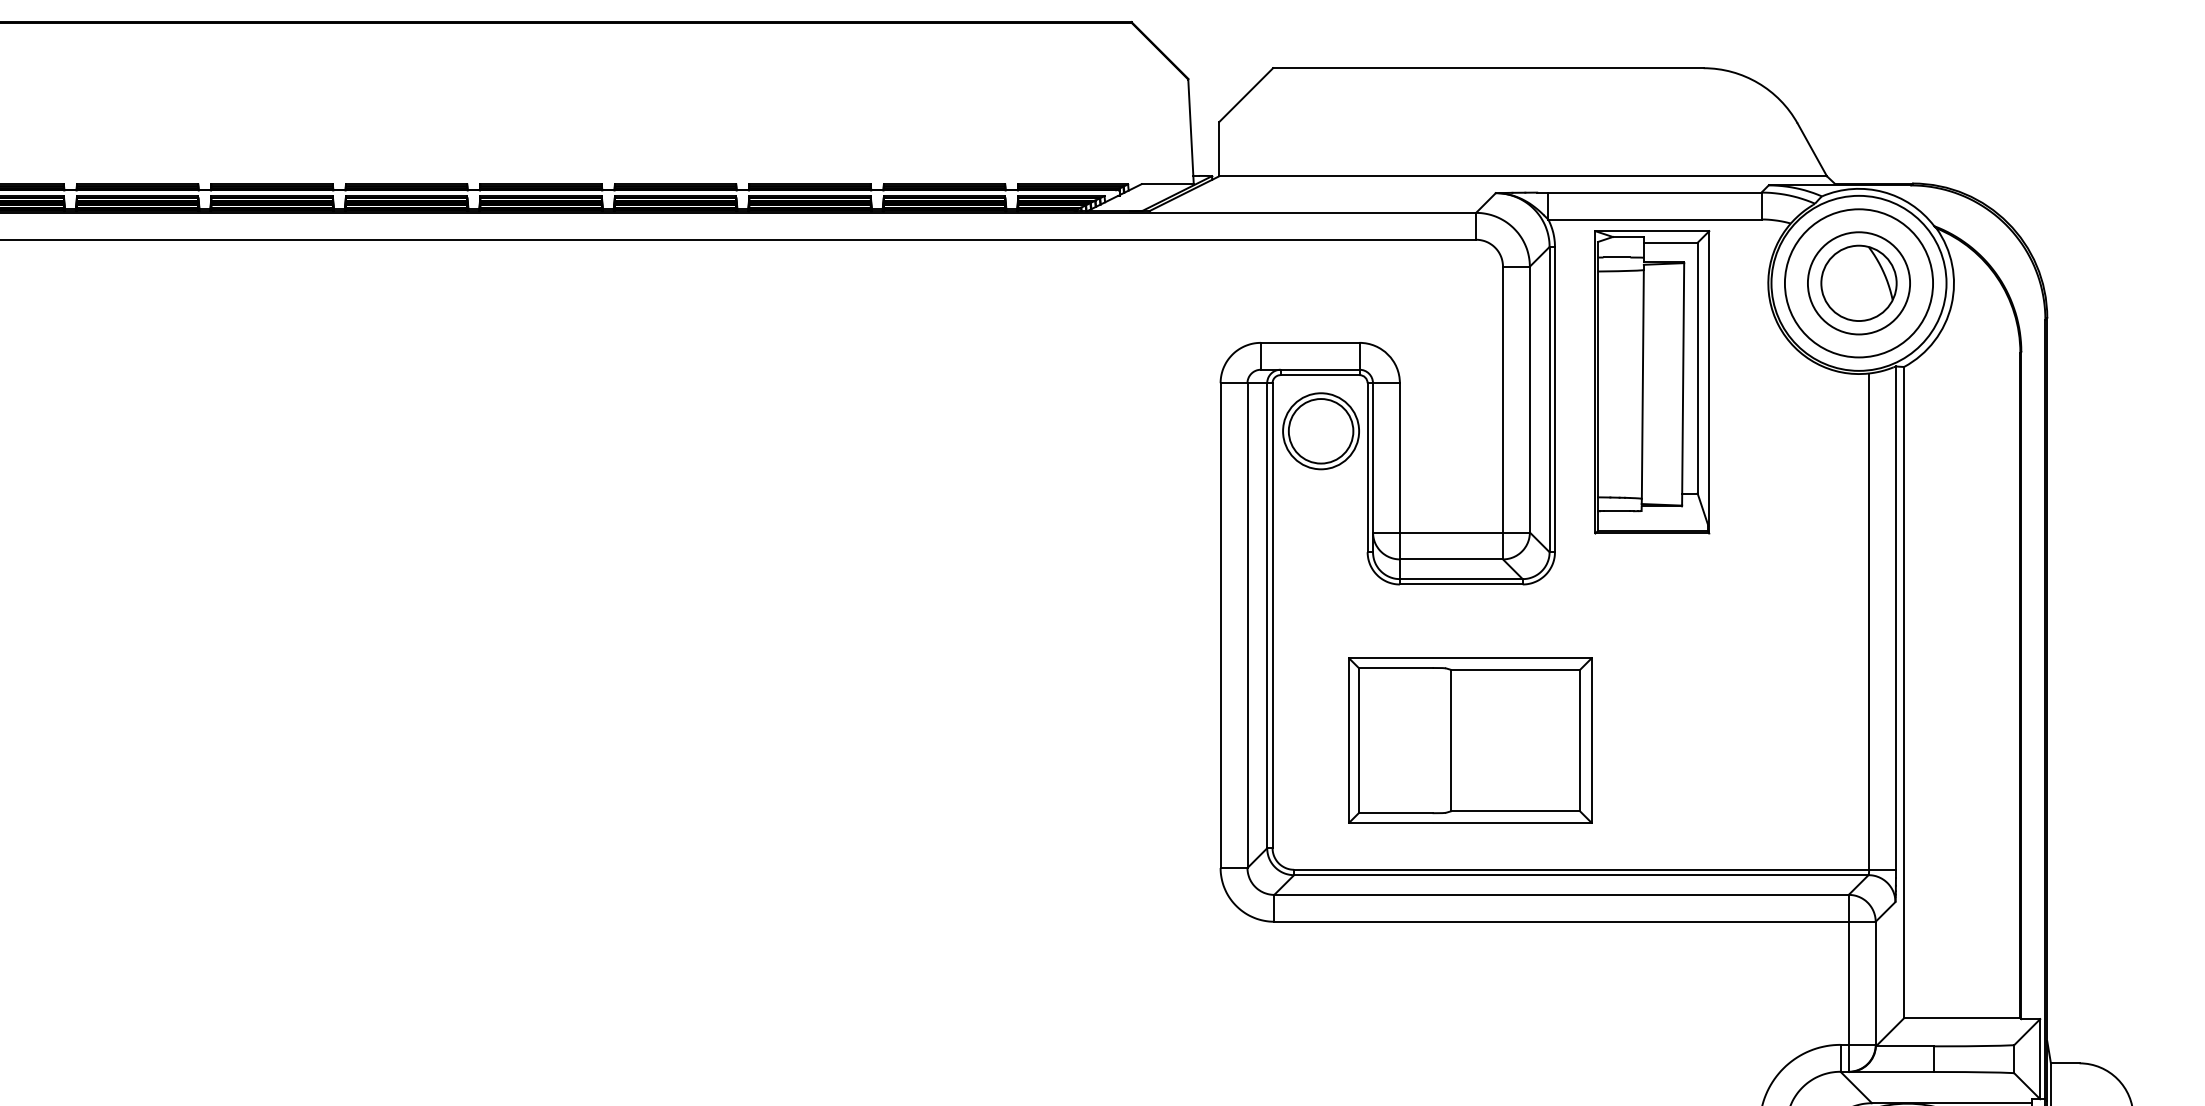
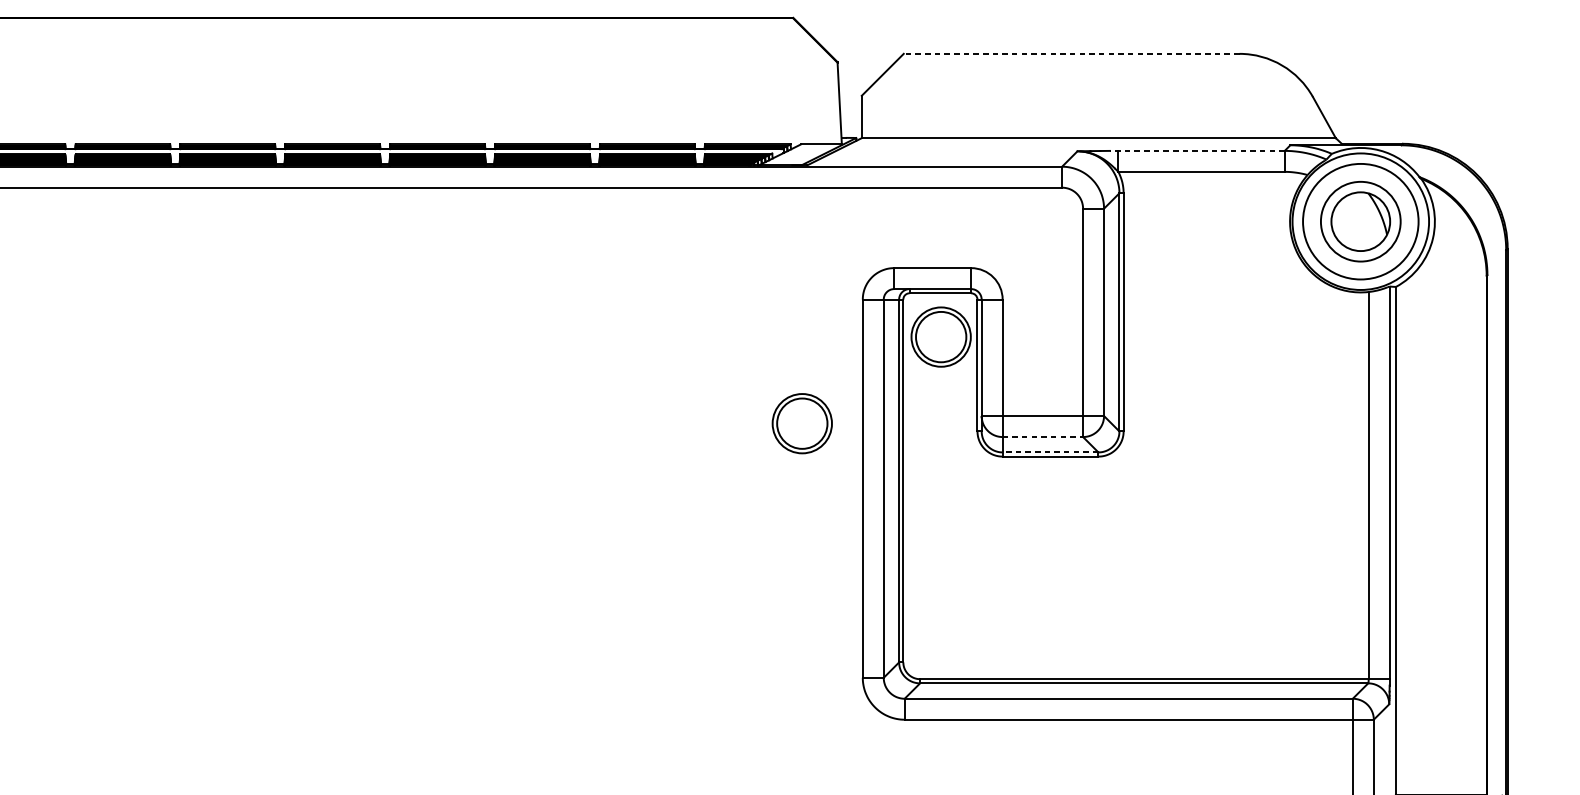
line: (1487, 68) -> (1070, 54), solid -> dashed
line: (1648, 192) -> (1196, 150), solid -> dashed
part: (1652, 382) -> (1199, 299), removed
part: (1142, 542) -> (801, 423), added
line: (1451, 559) -> (1042, 437), solid -> dashed
line: (1460, 579) -> (1049, 452), solid -> dashed
part: (1470, 740) -> (1057, 578), removed

